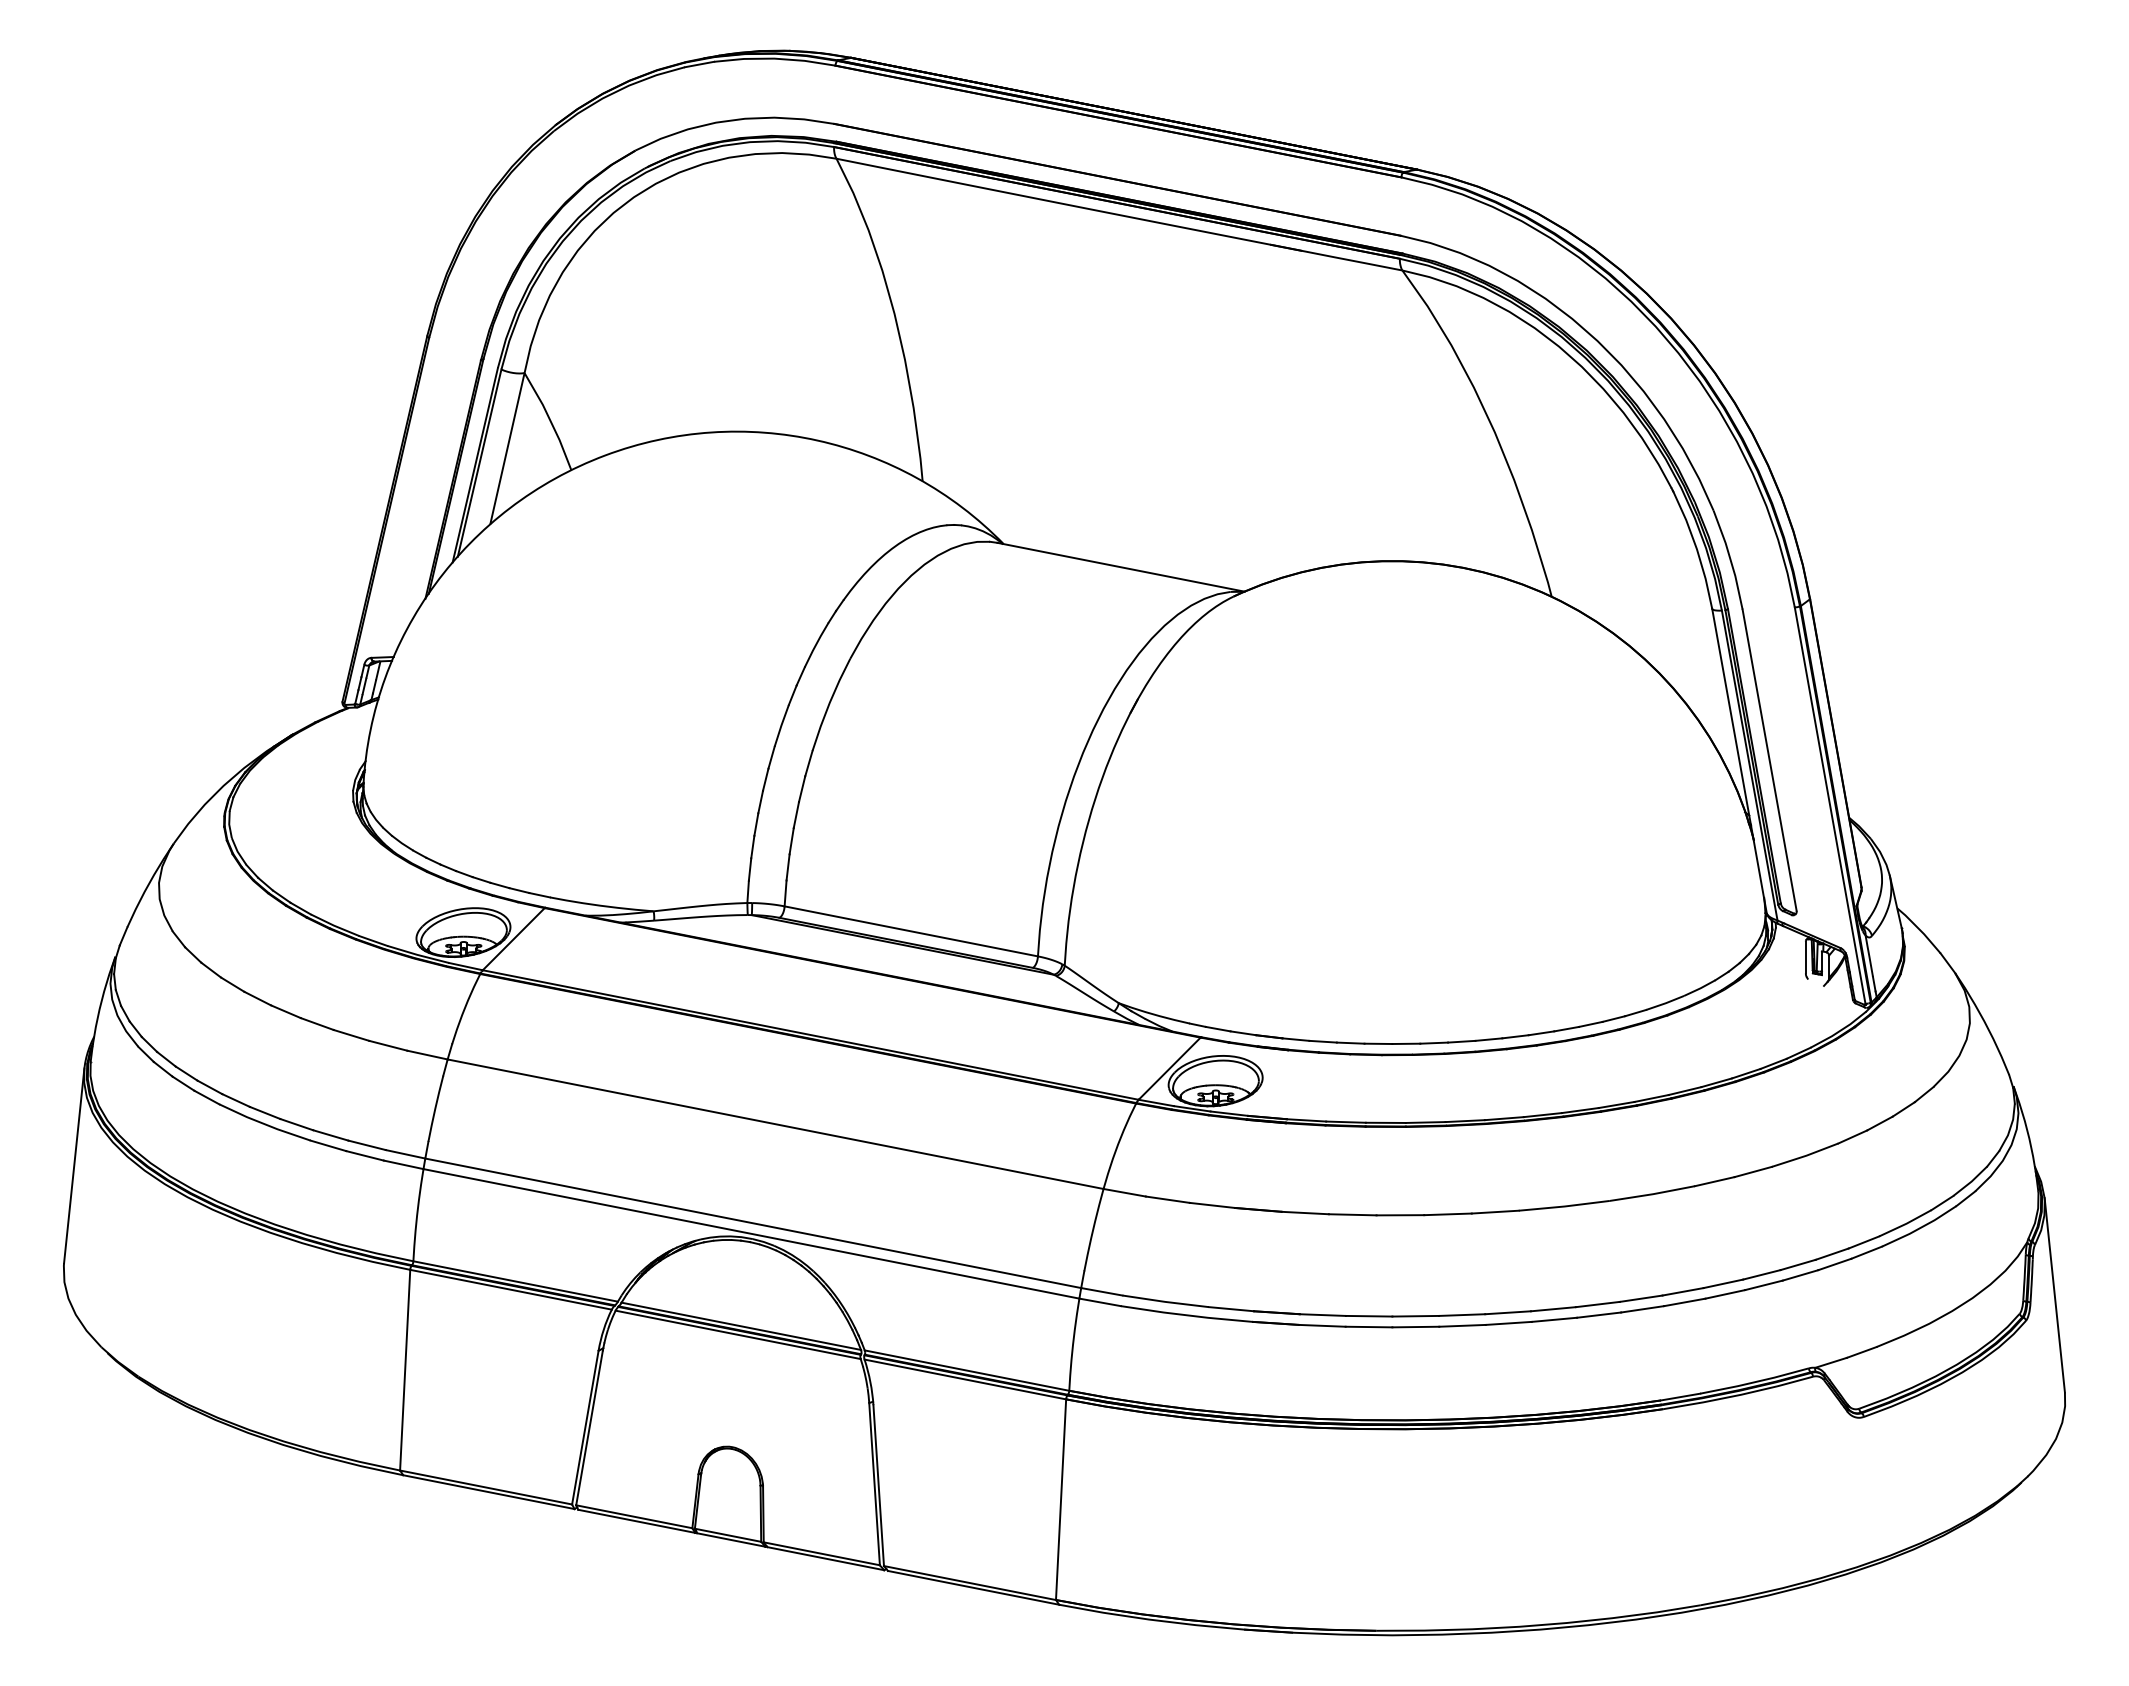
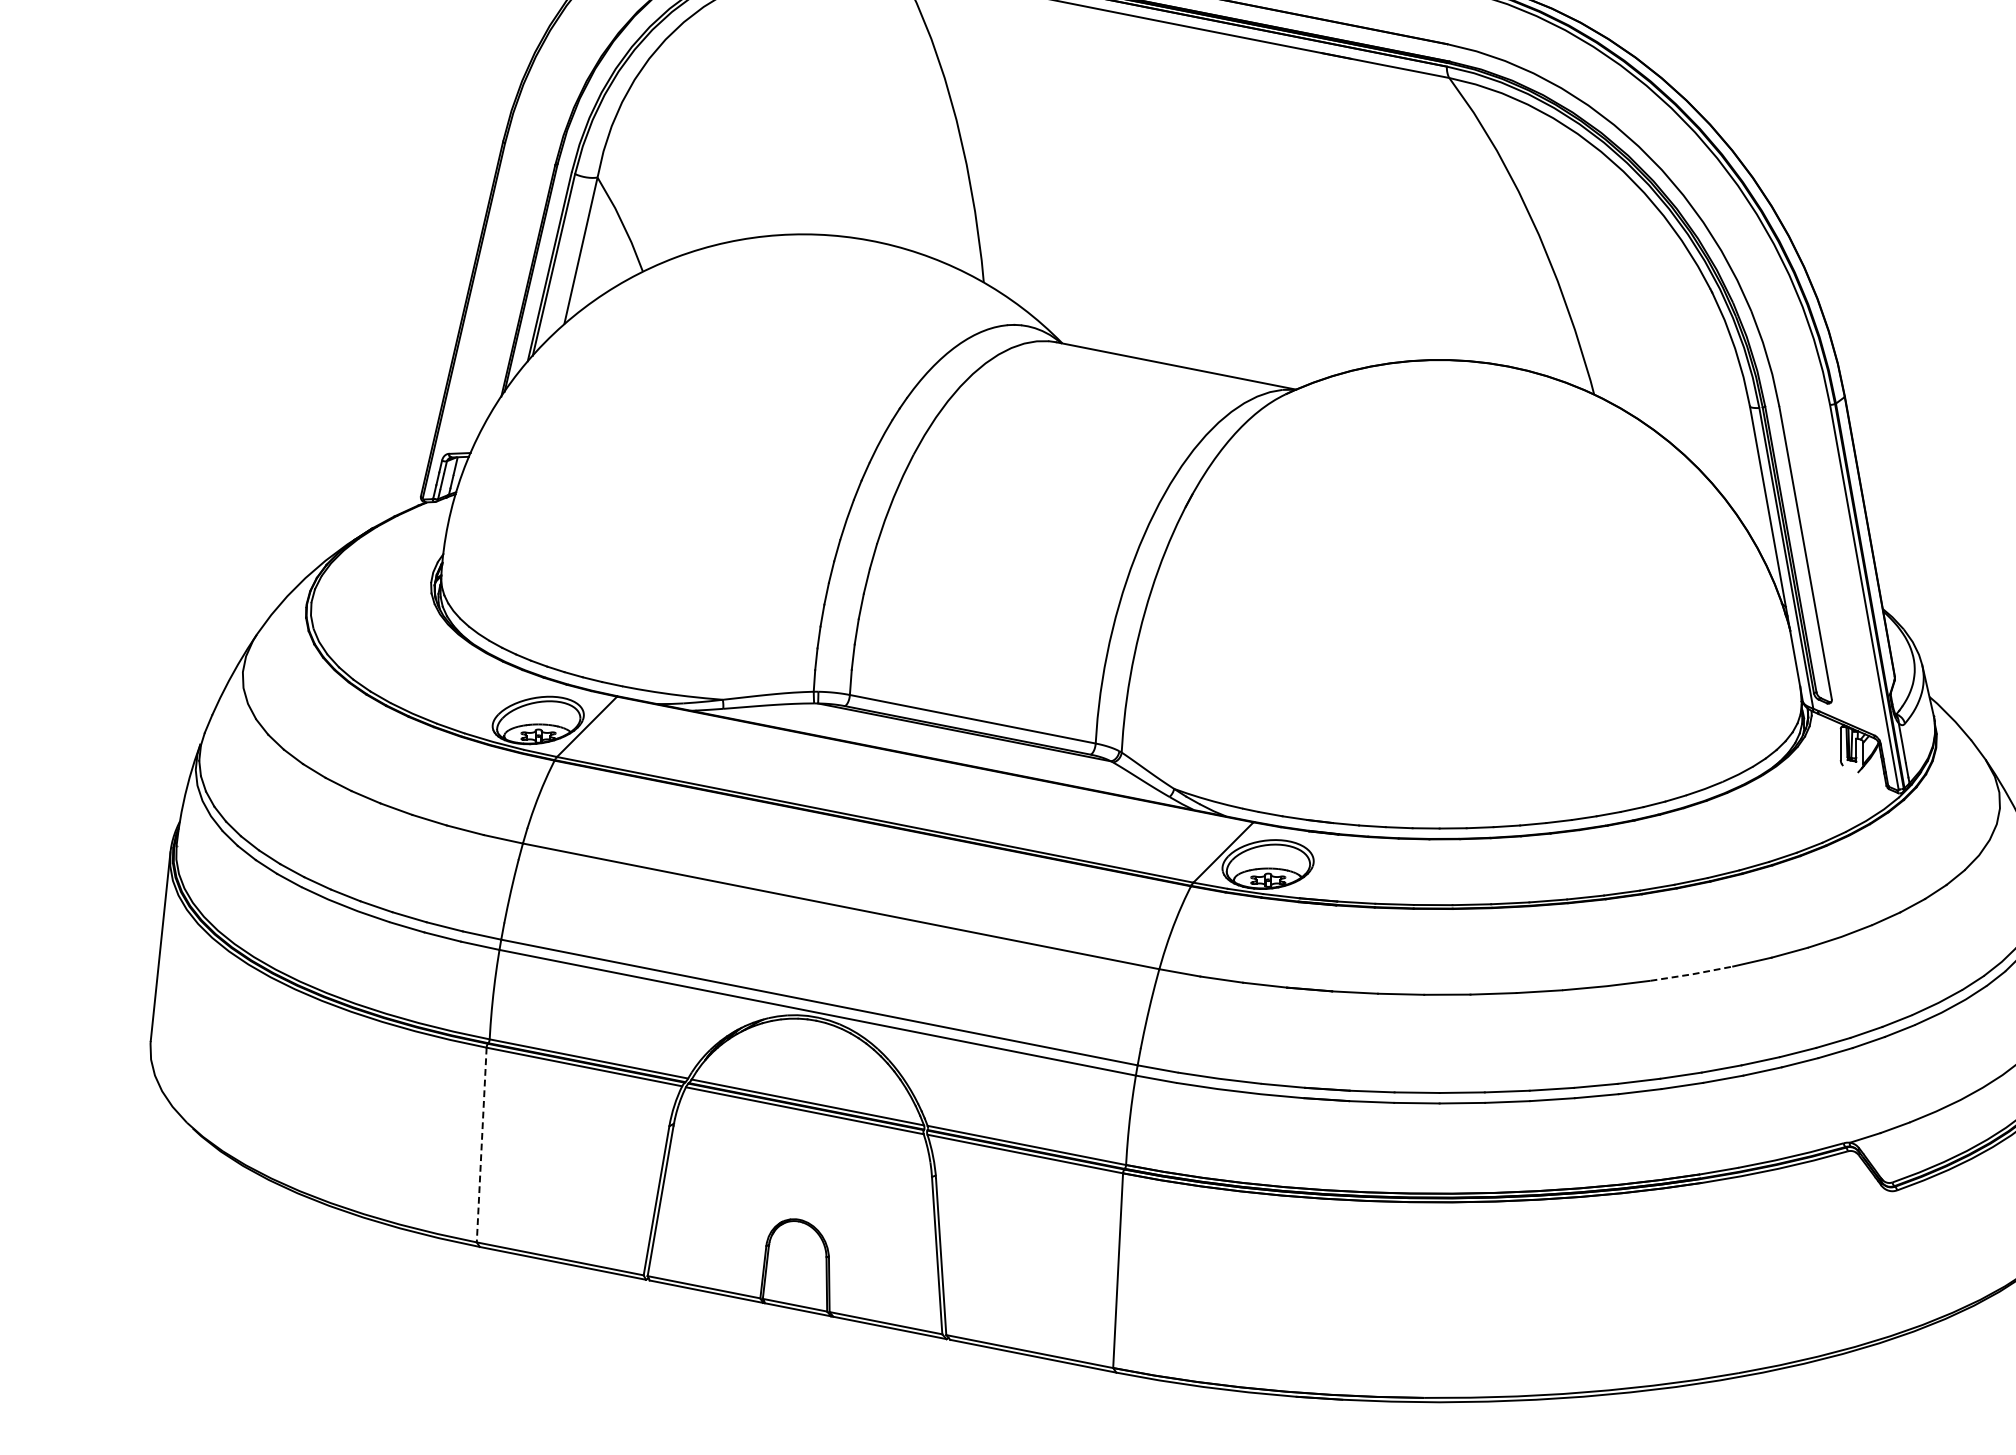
line: (1653, 1194) -> (1692, 974), solid -> dashed
line: (405, 1370) -> (482, 1145), solid -> dashed

